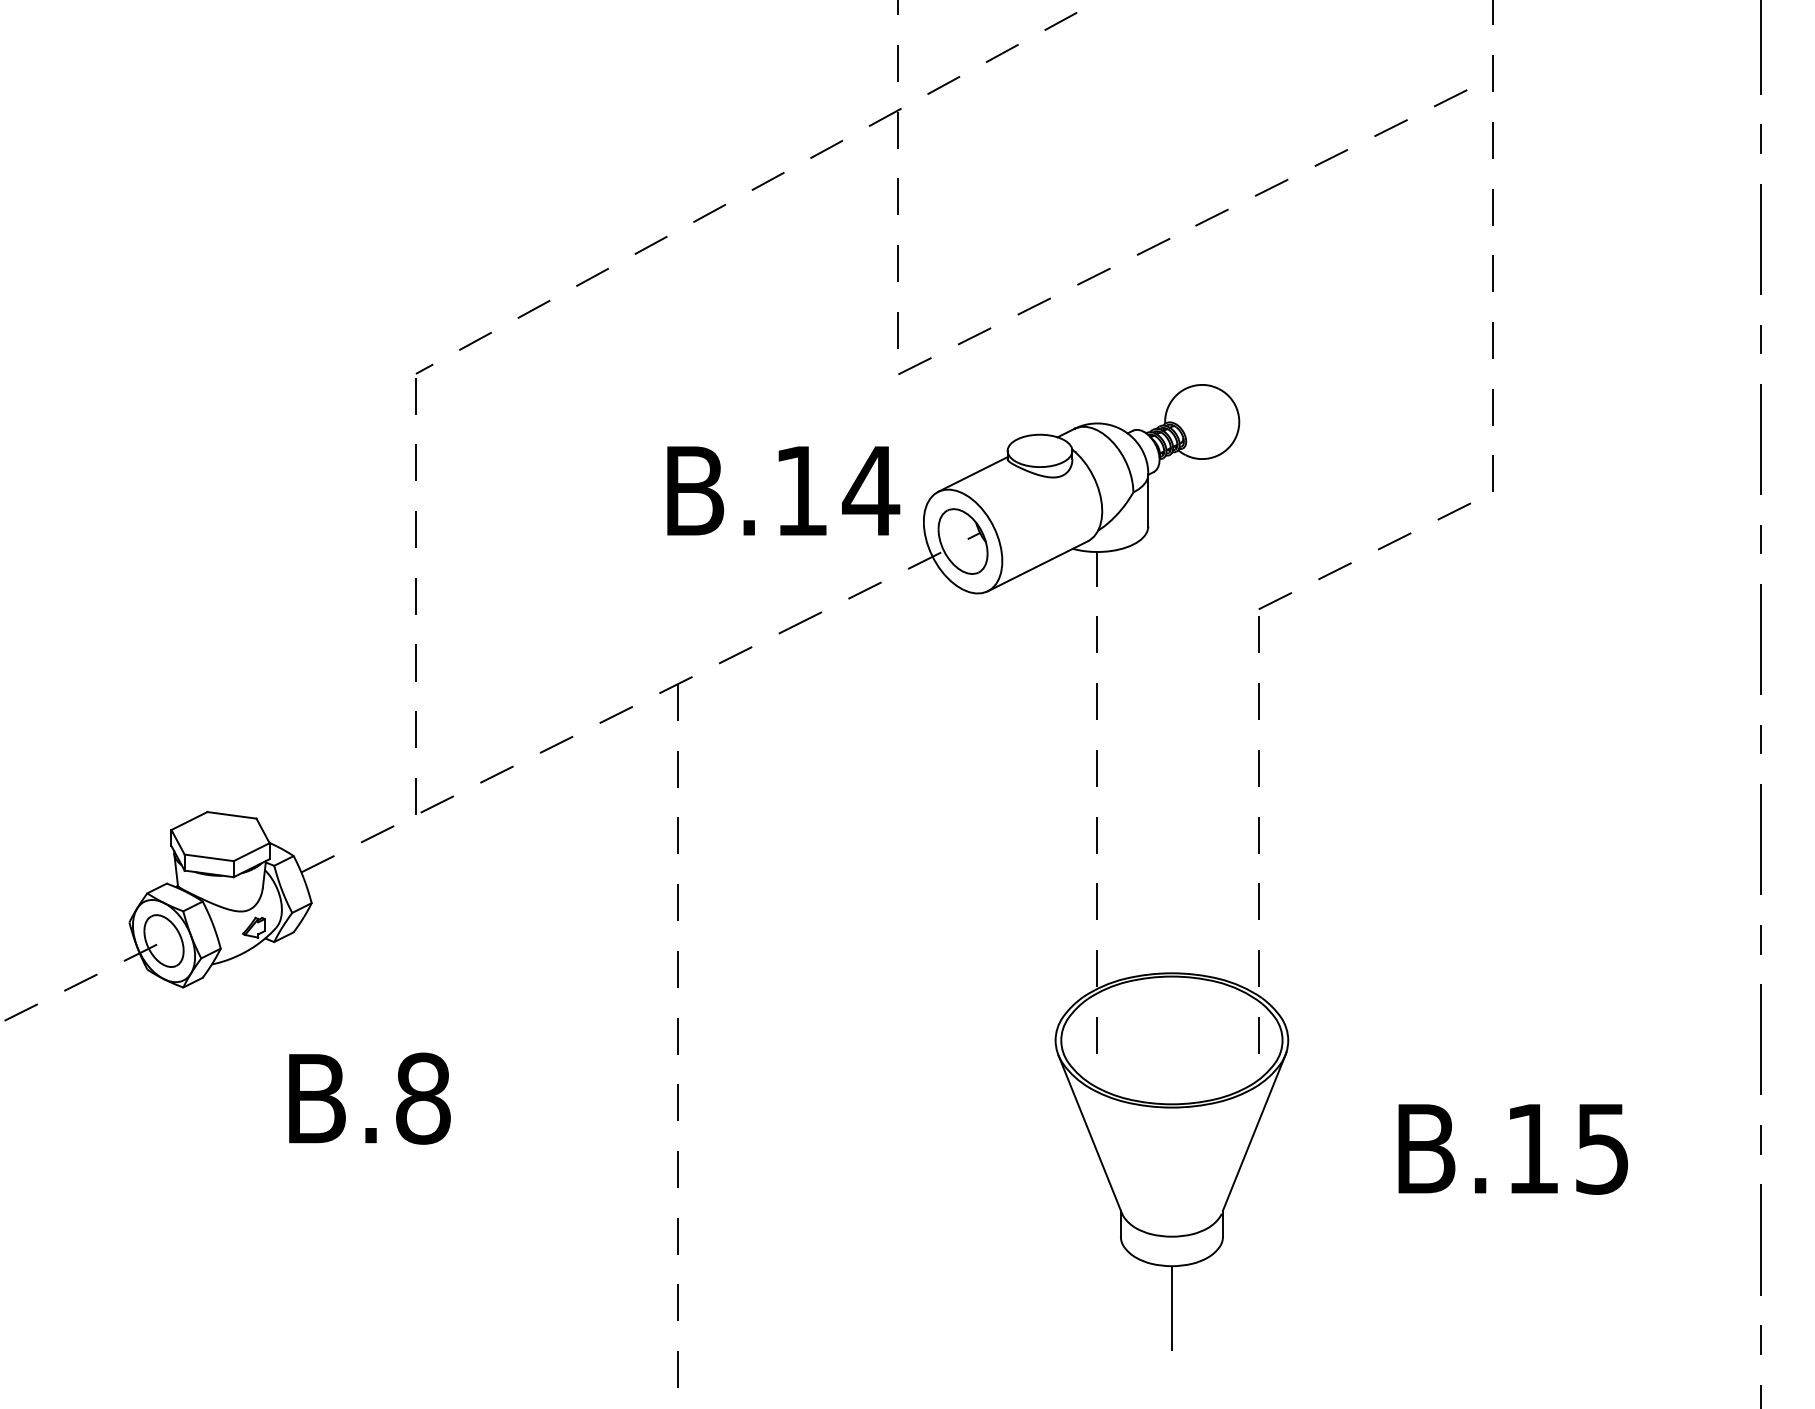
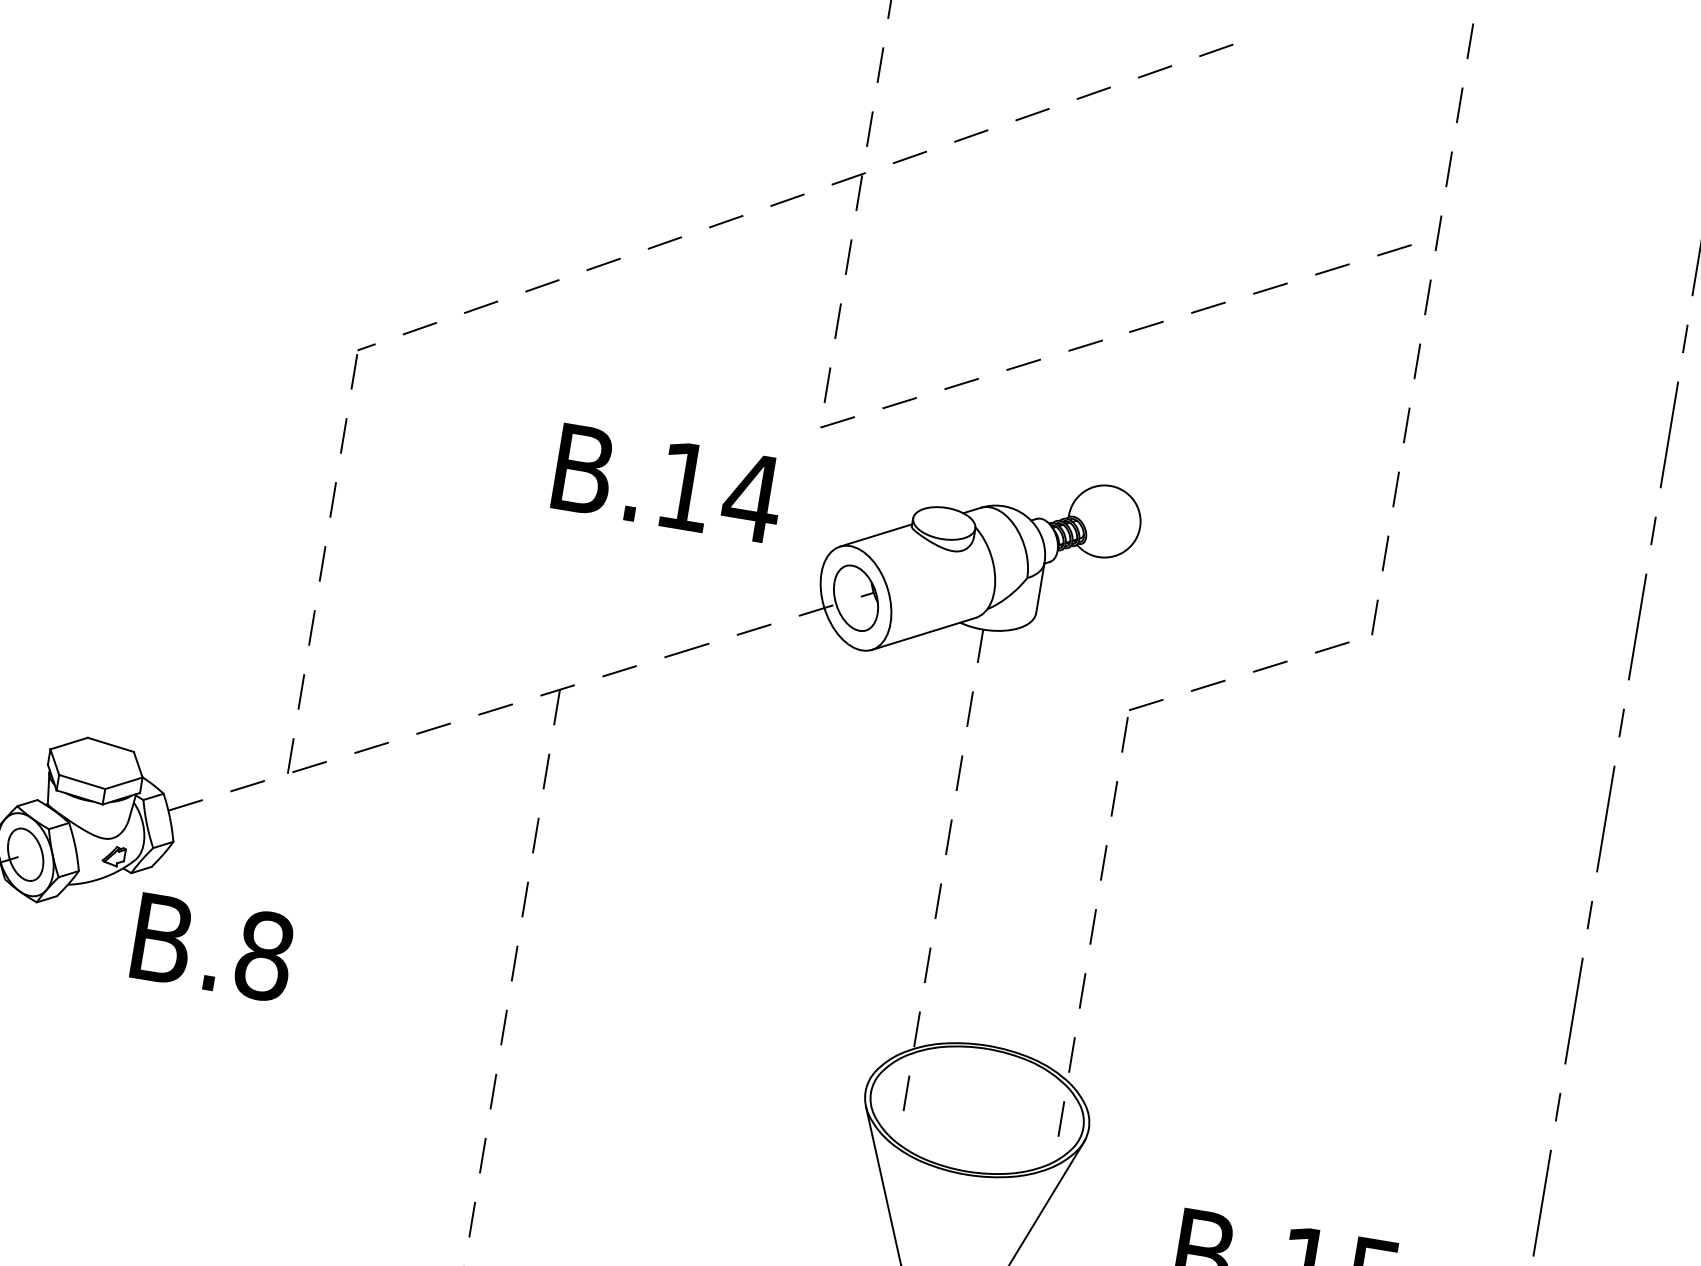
text: (783, 490) -> (668, 483), moved
text: (369, 1098) -> (212, 947), moved

